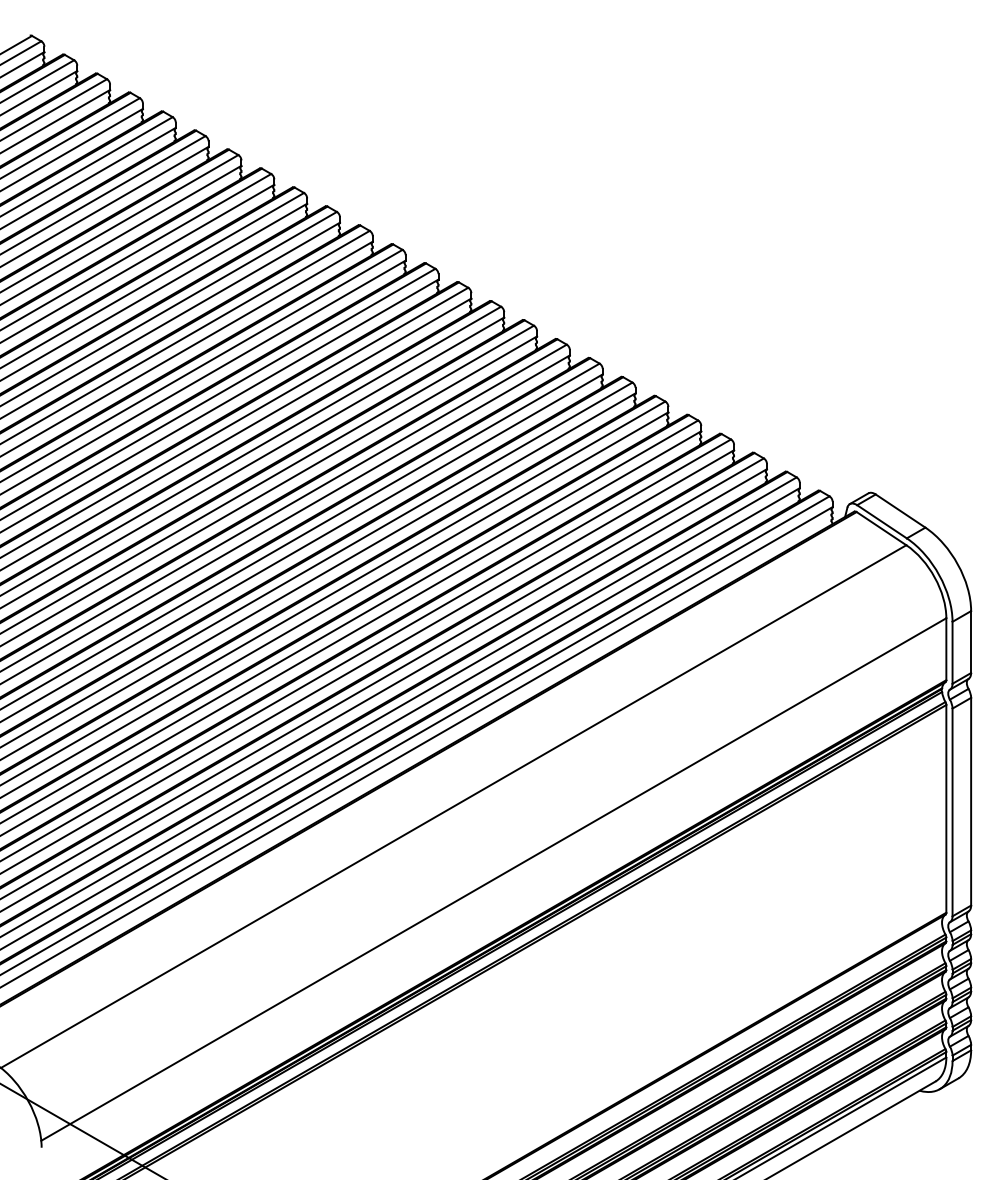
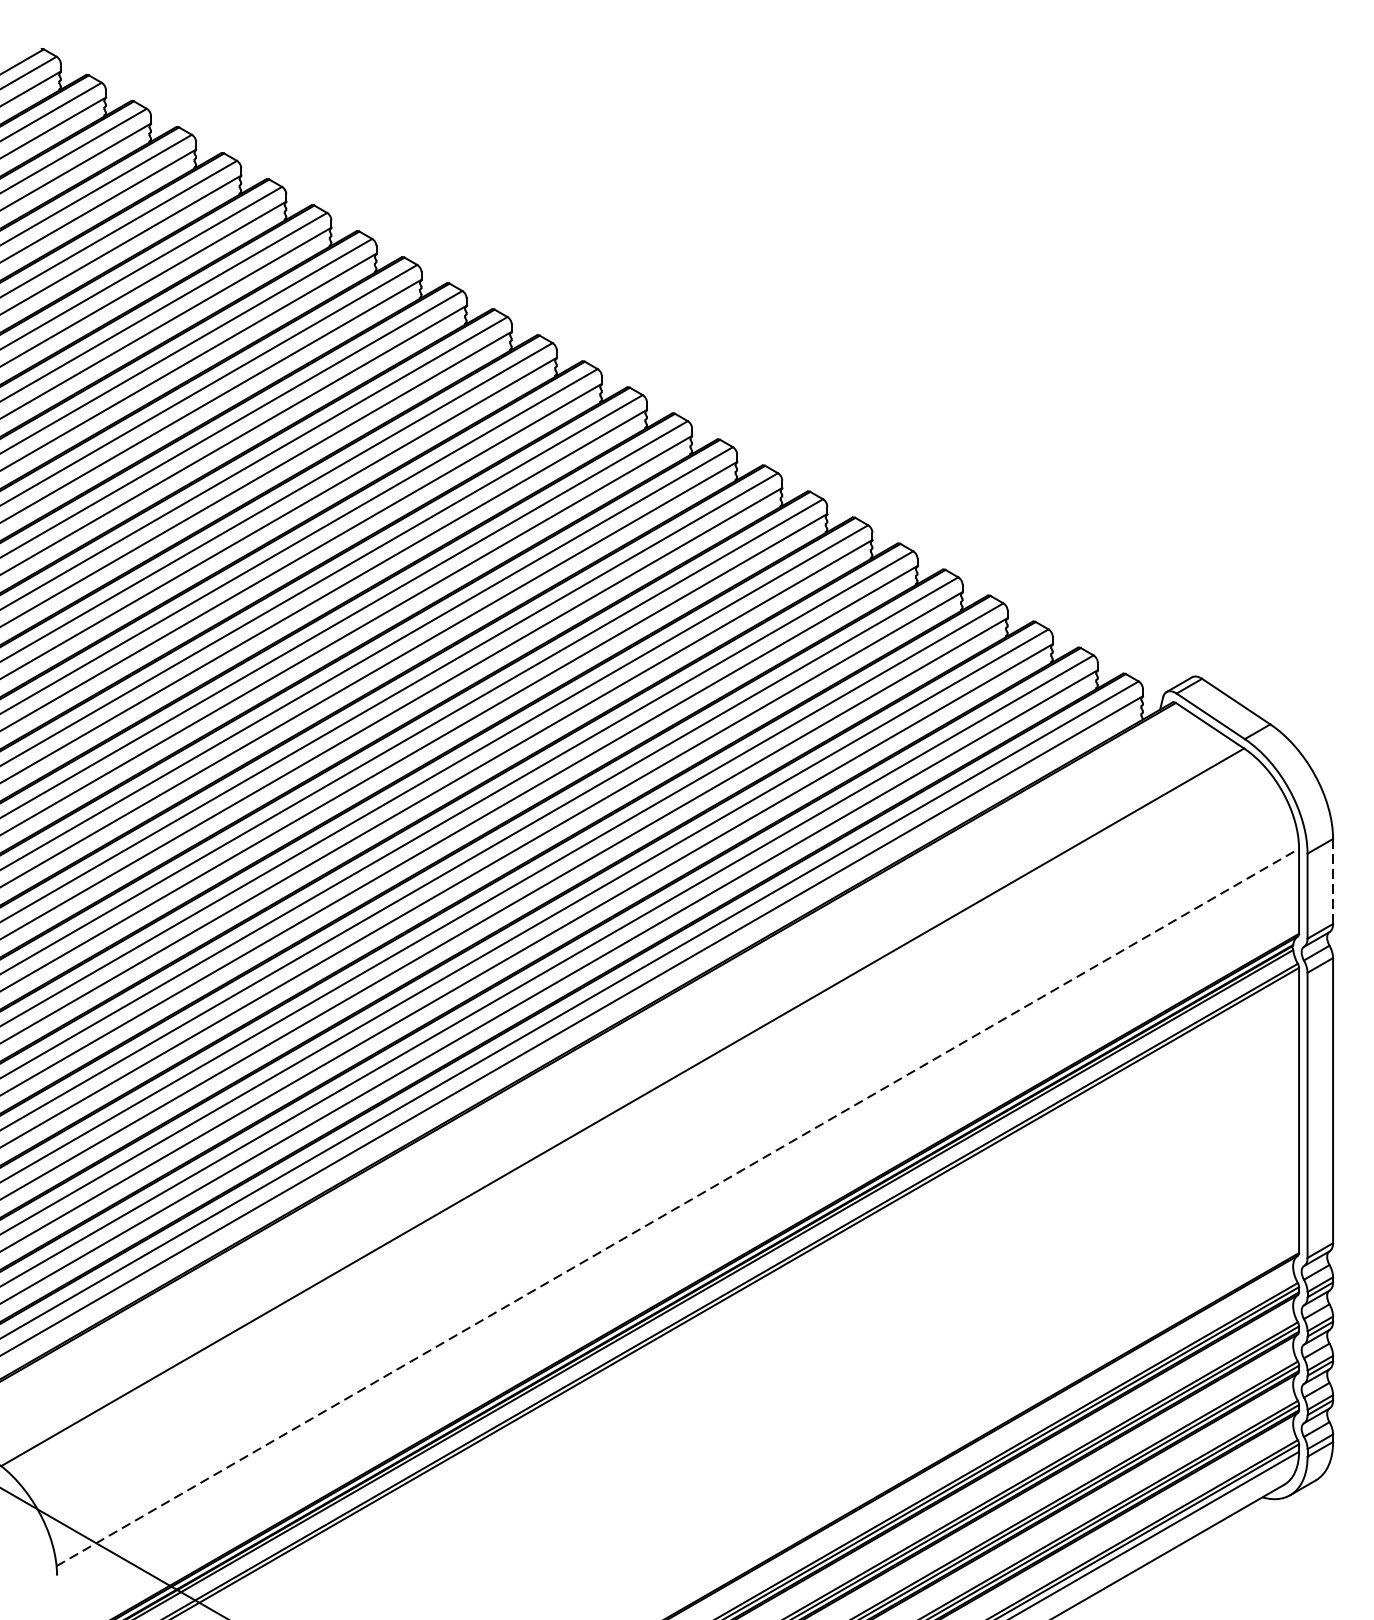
line: (971, 642) -> (1333, 882), solid -> dashed
line: (493, 879) -> (677, 1207), solid -> dashed

